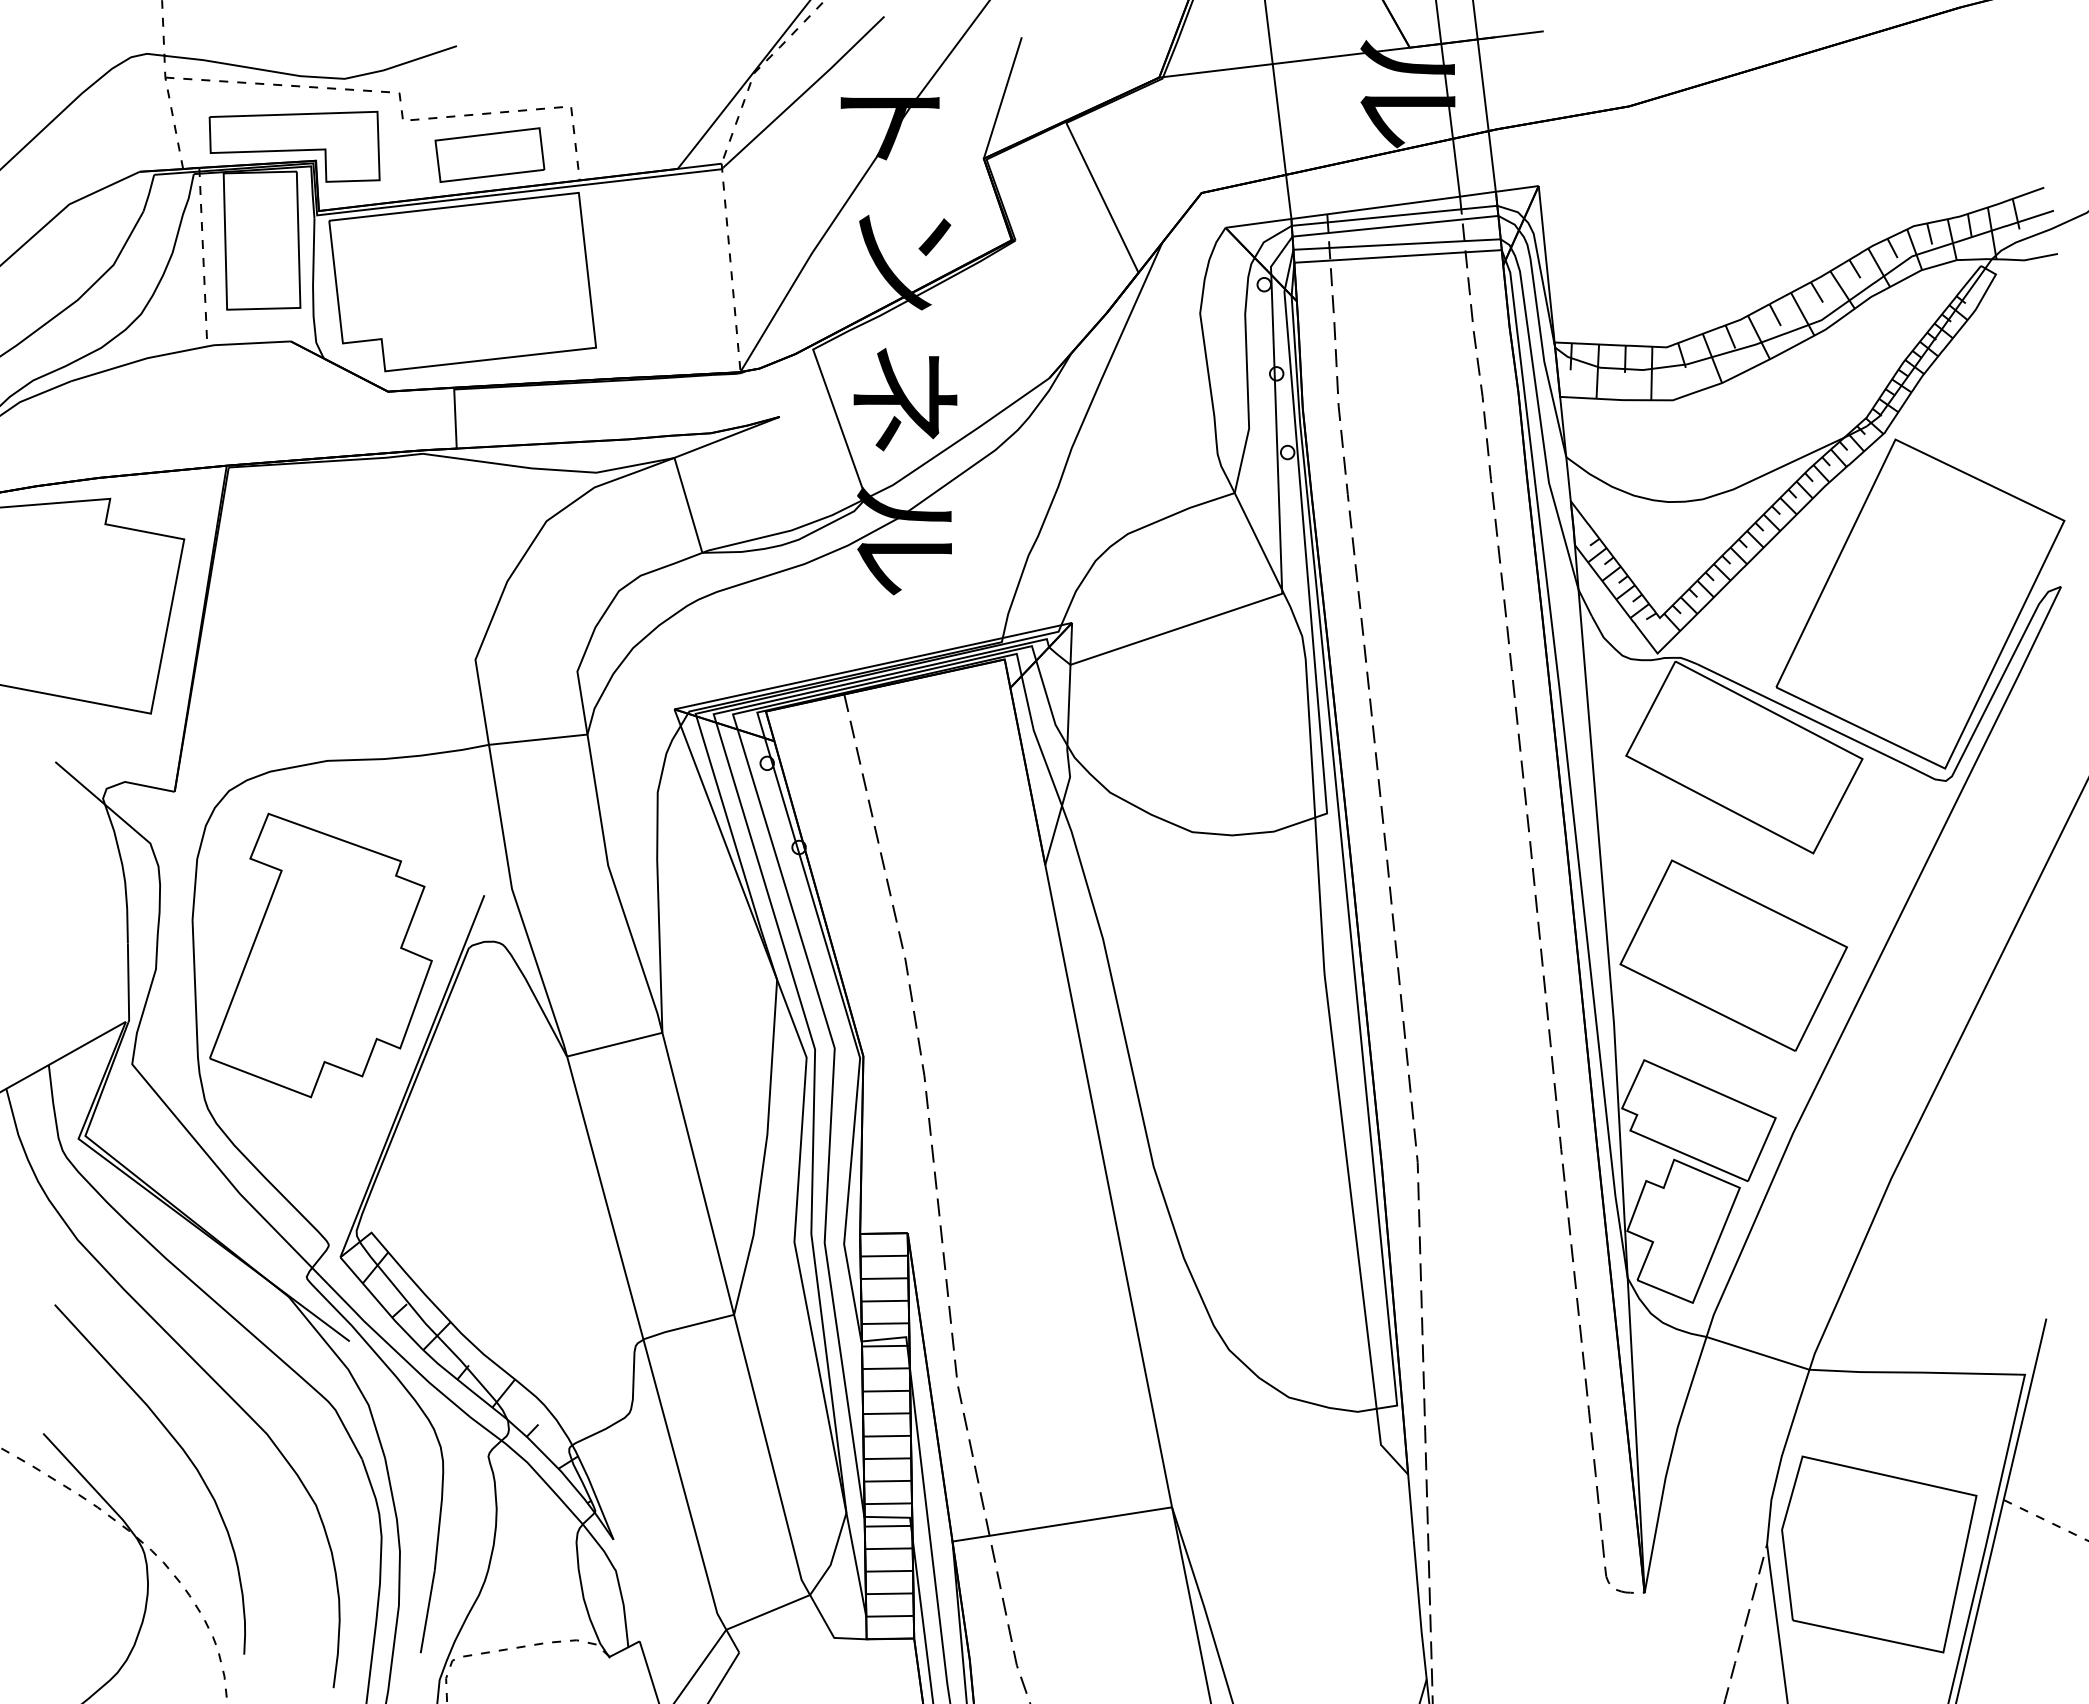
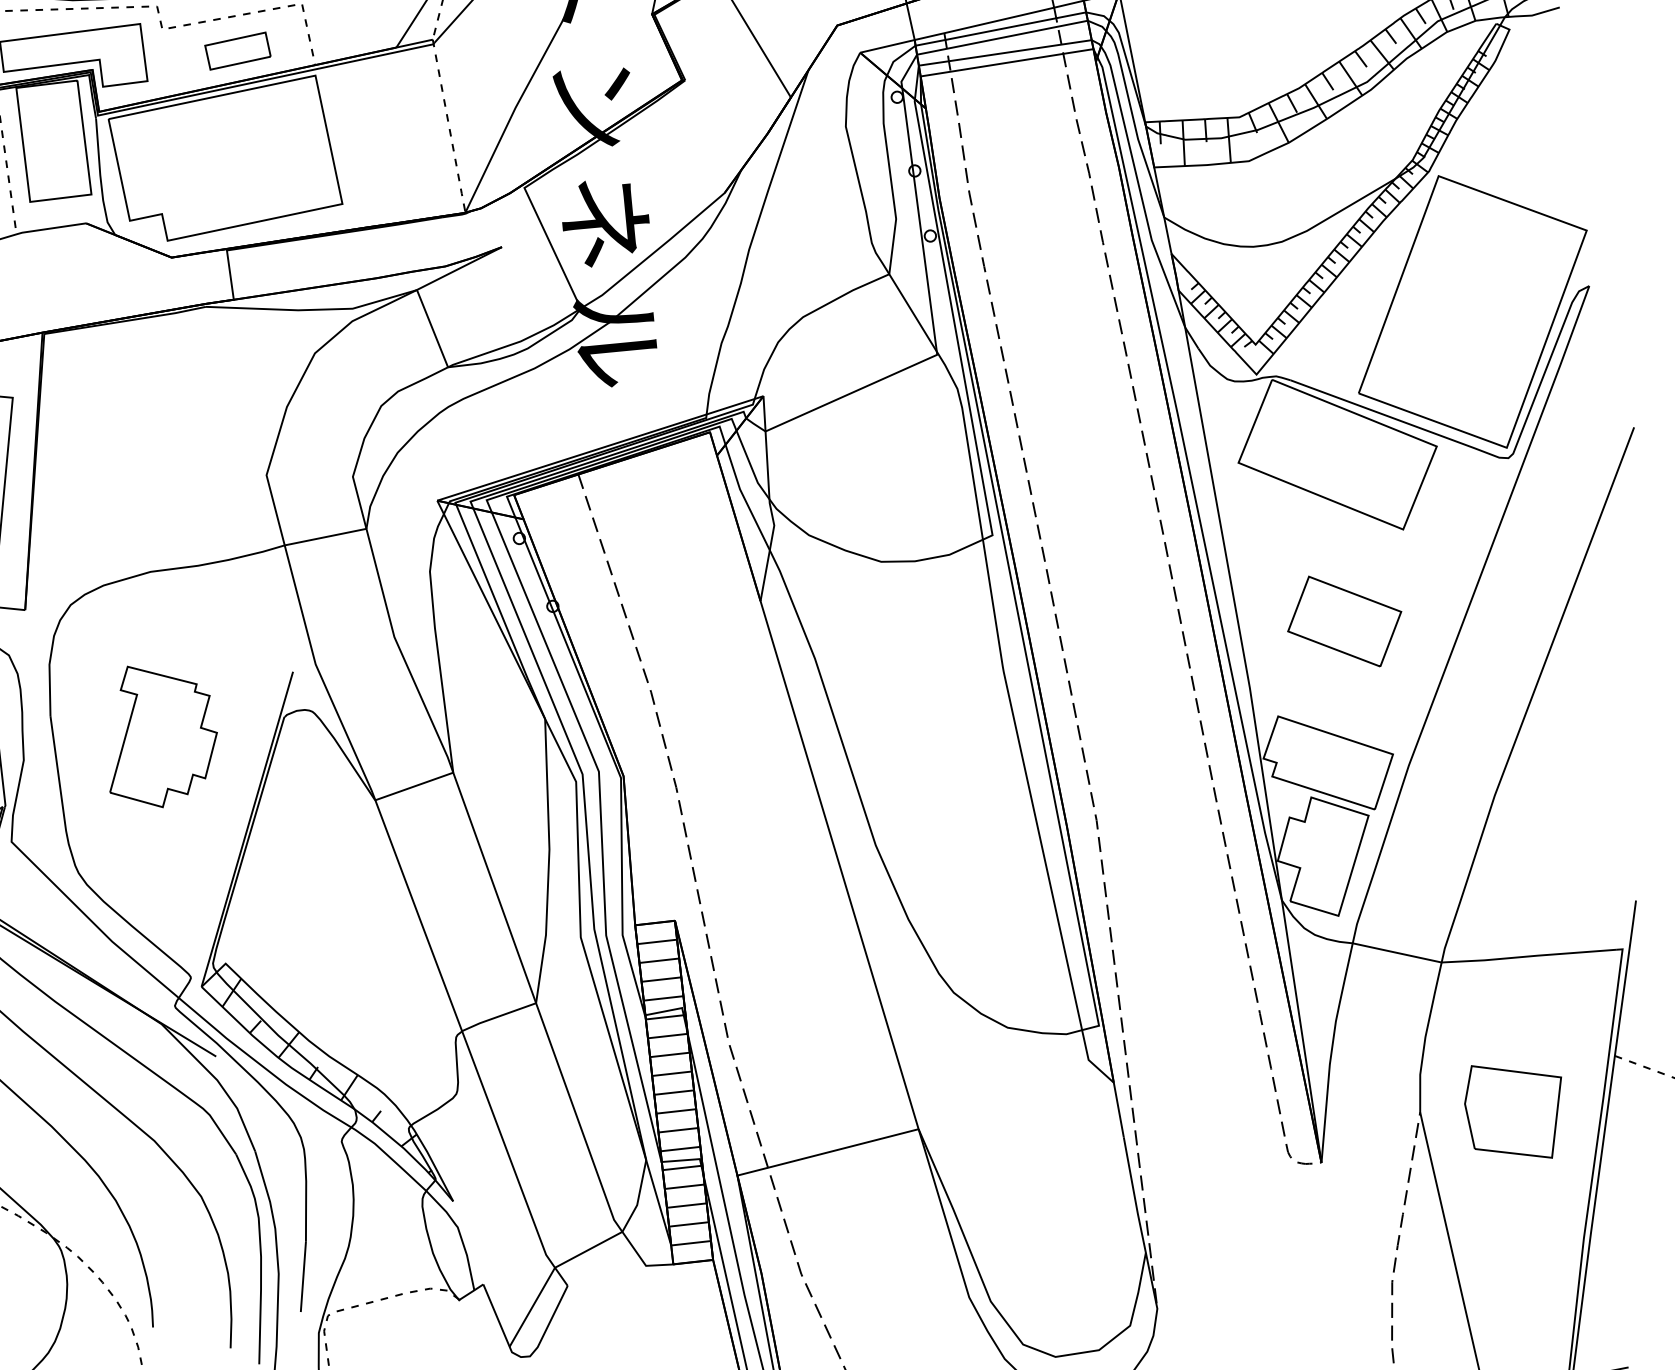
part: (489, 154) -> (237, 50), size x0.7
part: (320, 955) -> (160, 735), size x0.6
part: (1733, 955) -> (1344, 621), size x0.6
part: (1879, 1554) -> (1515, 1111), size x0.6

